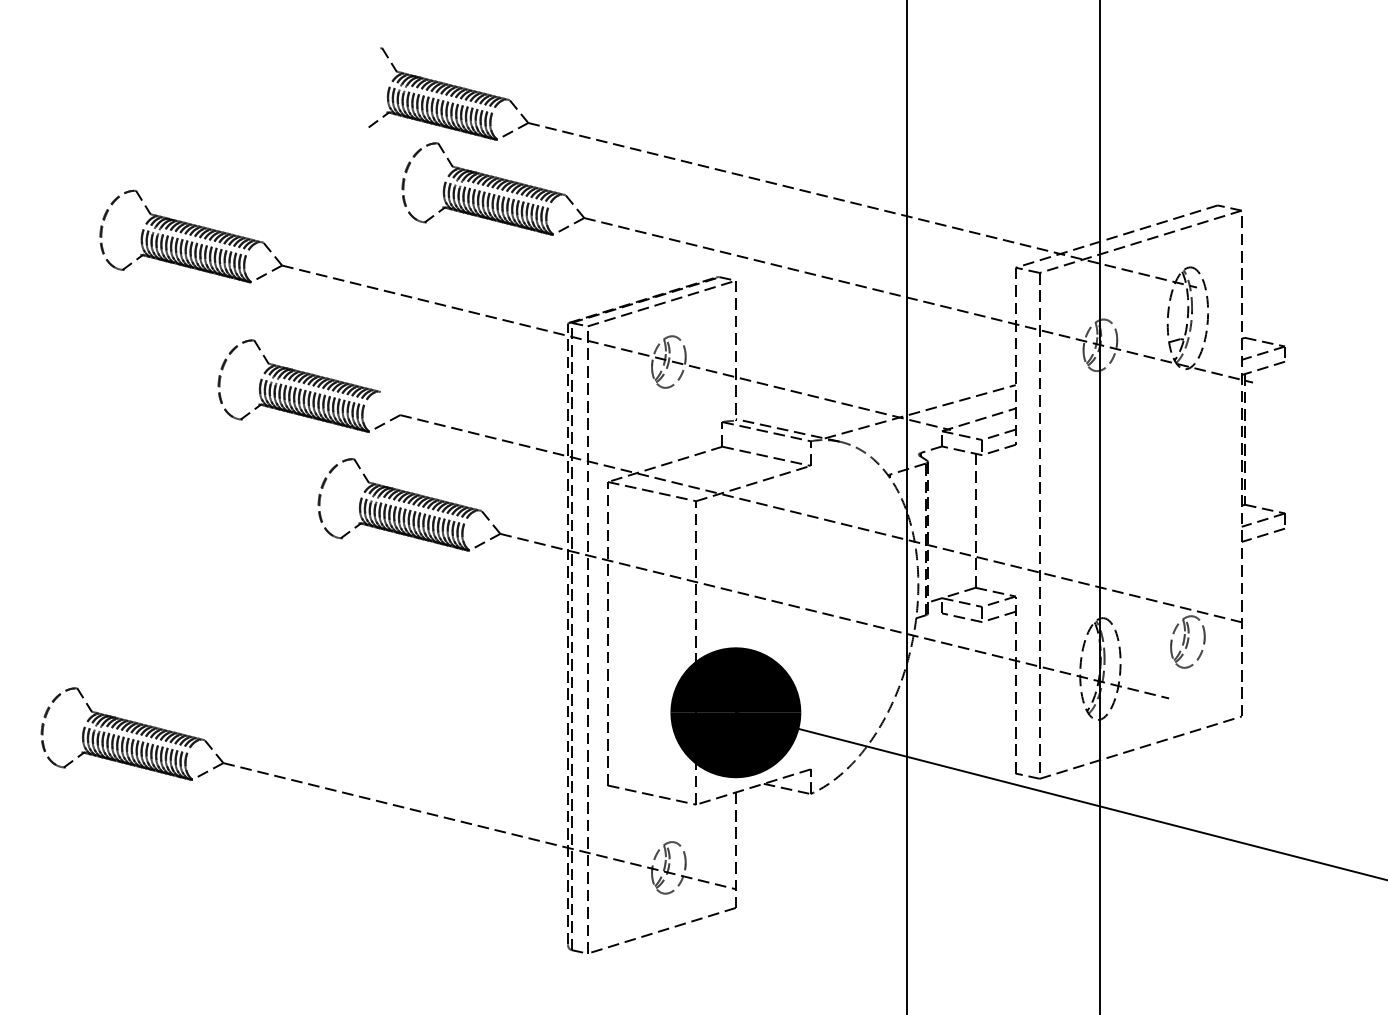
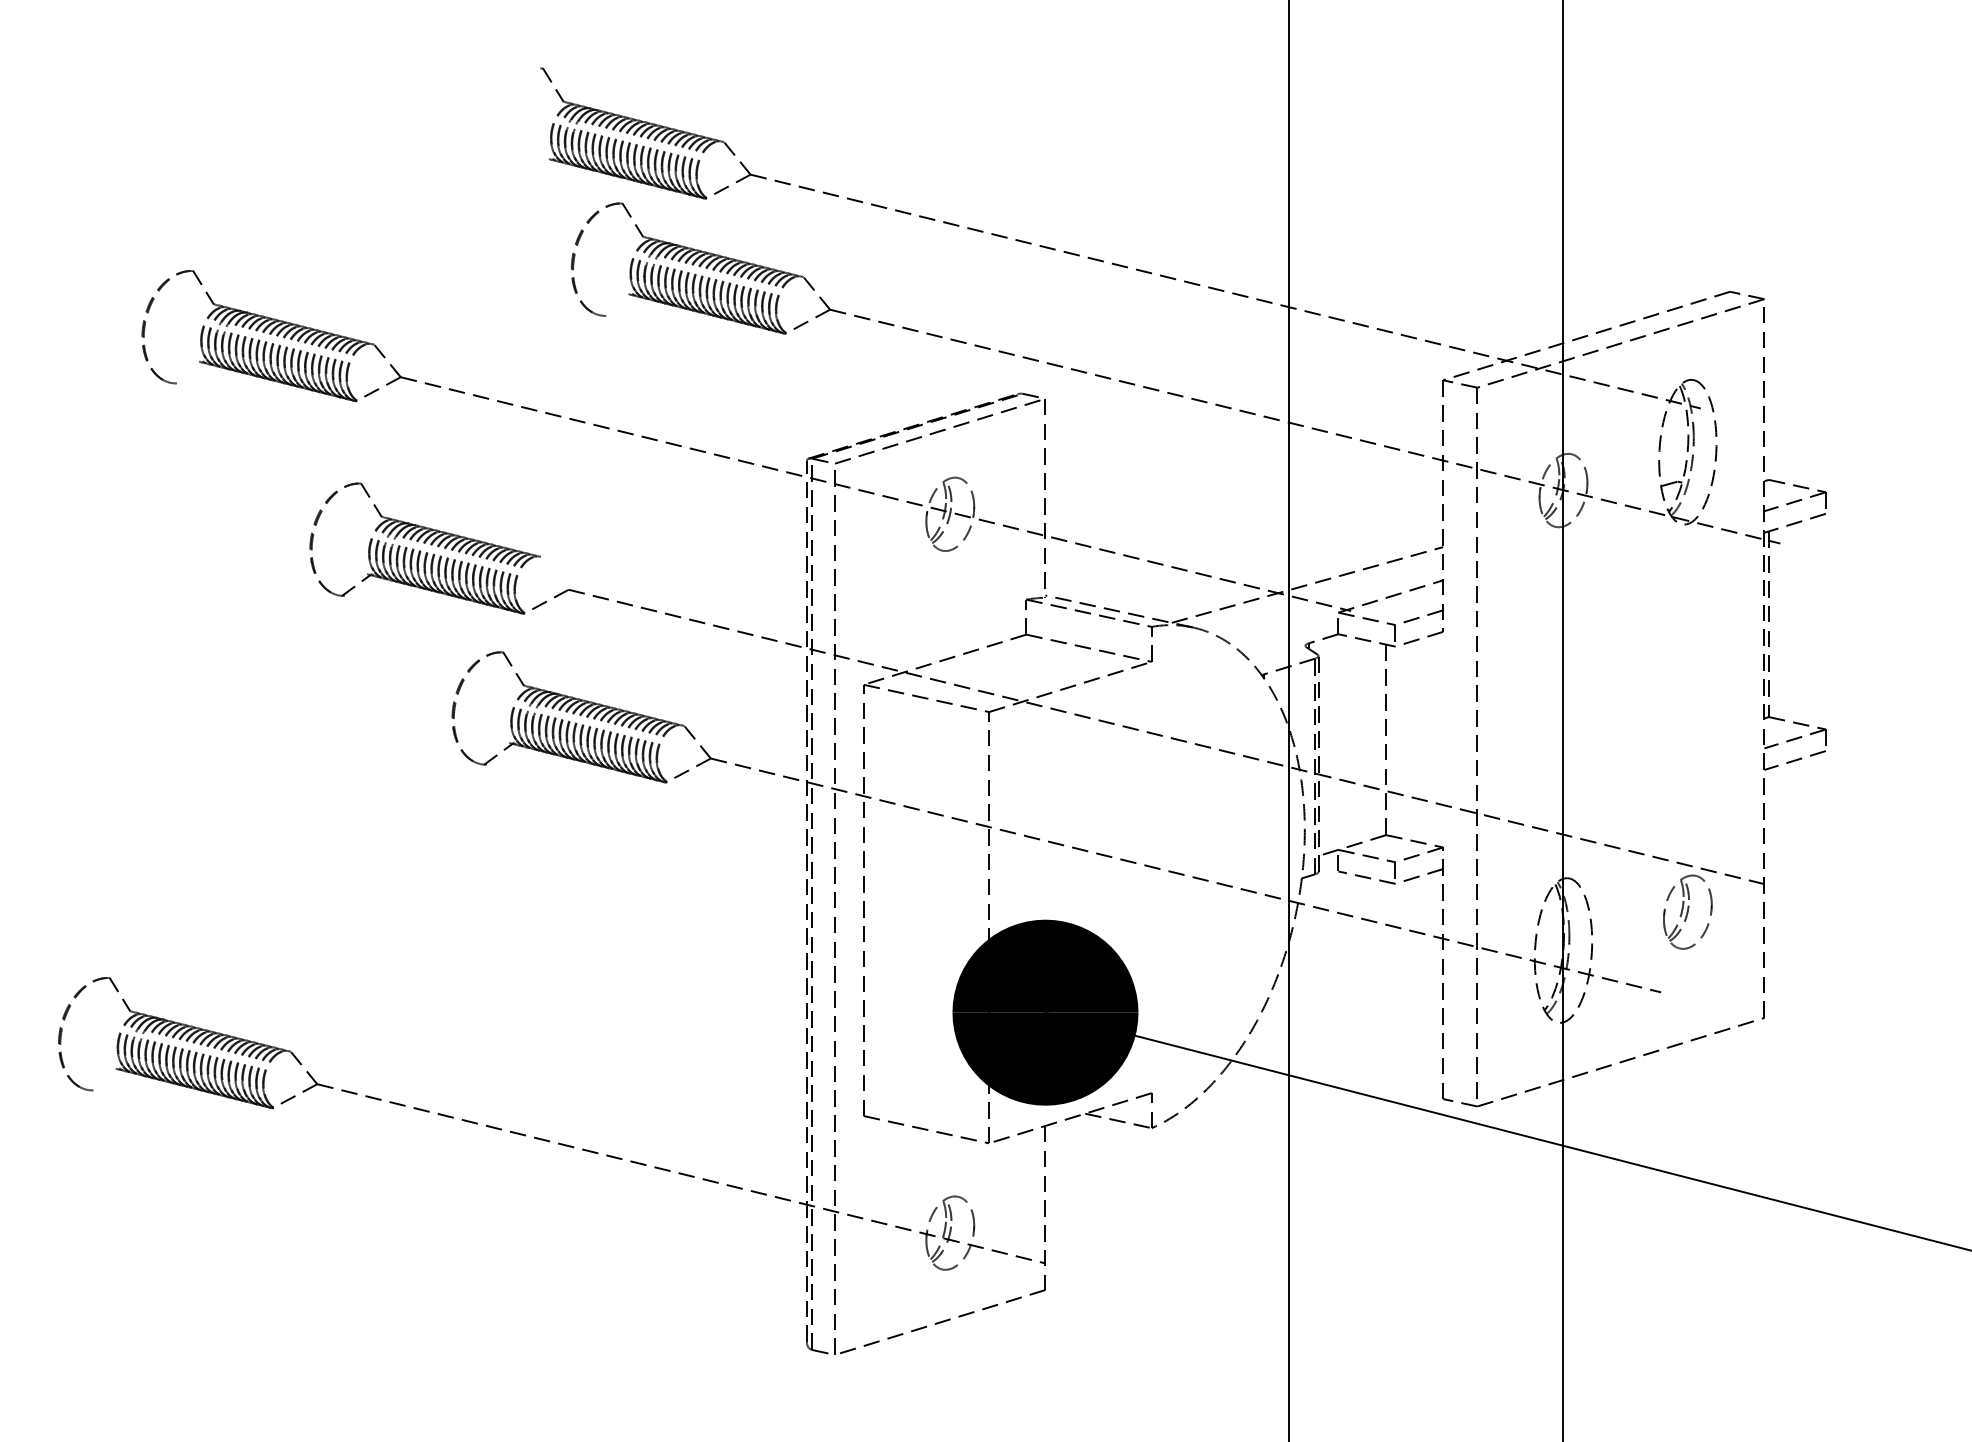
line: (378, 119) -> (537, 169), removed
line: (434, 214) -> (617, 304), removed
line: (132, 262) -> (188, 372), removed
line: (73, 759) -> (104, 1079), removed

